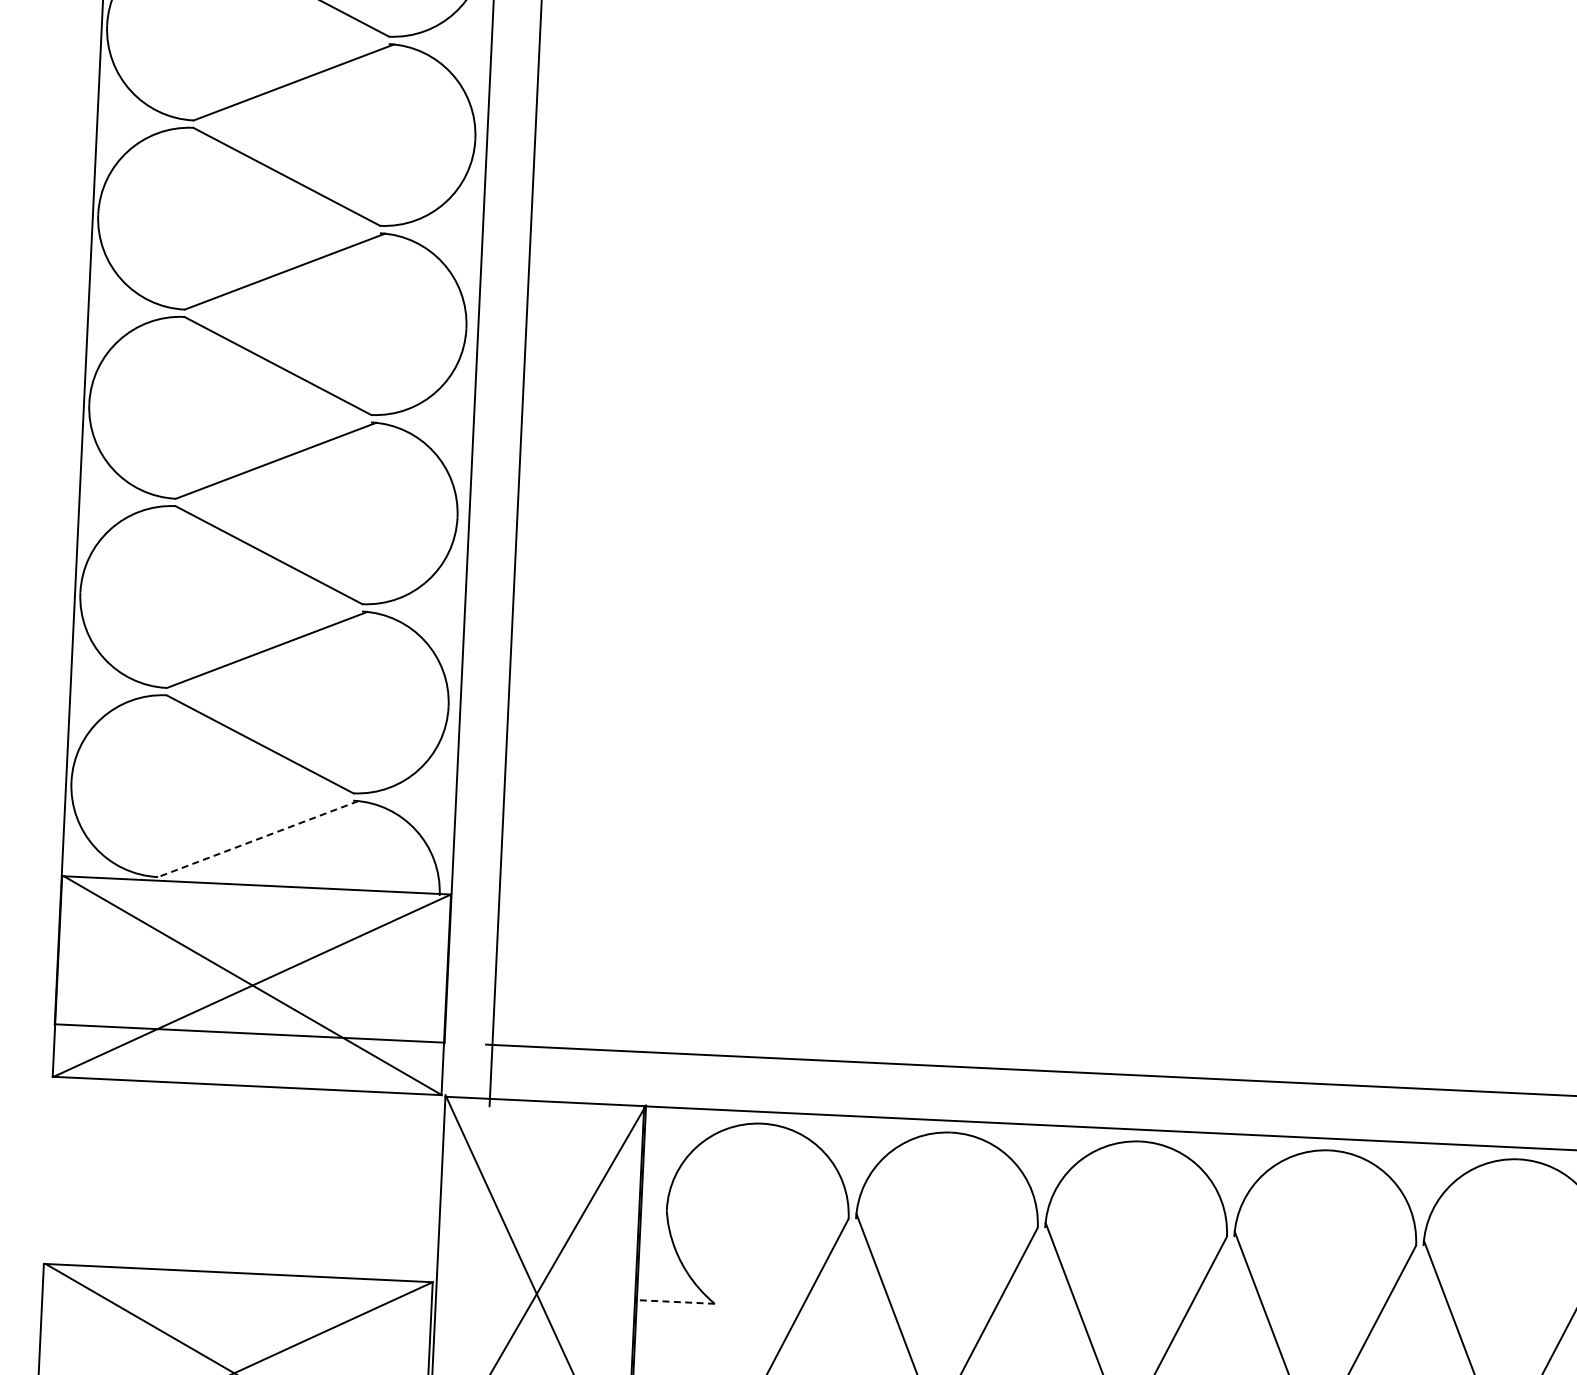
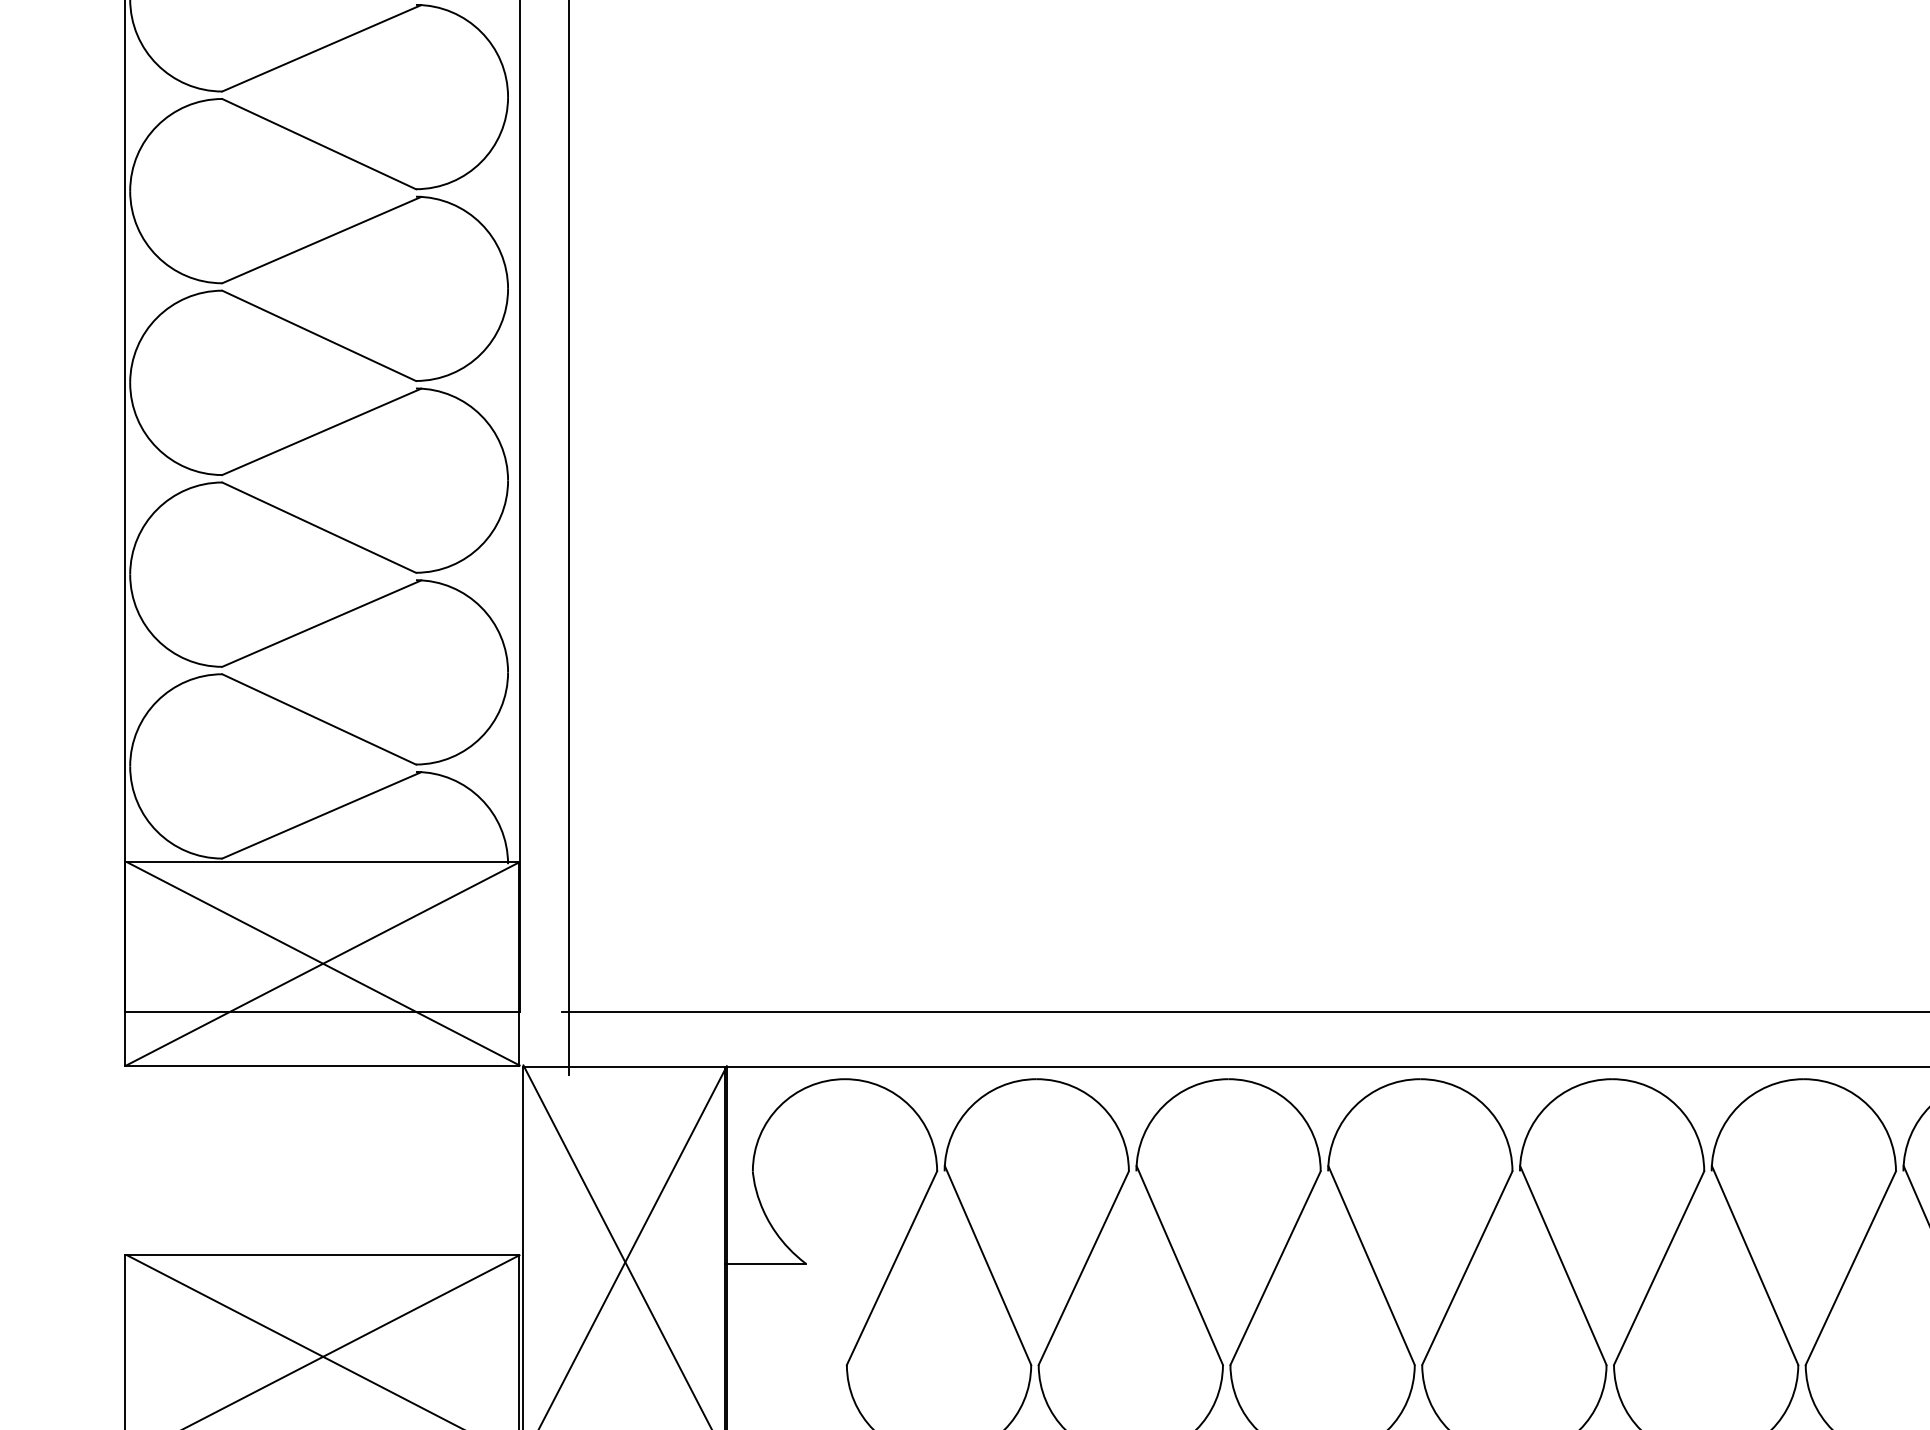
line: (257, 839) -> (321, 815), dashed -> solid
line: (674, 1301) -> (764, 1263), dashed -> solid

